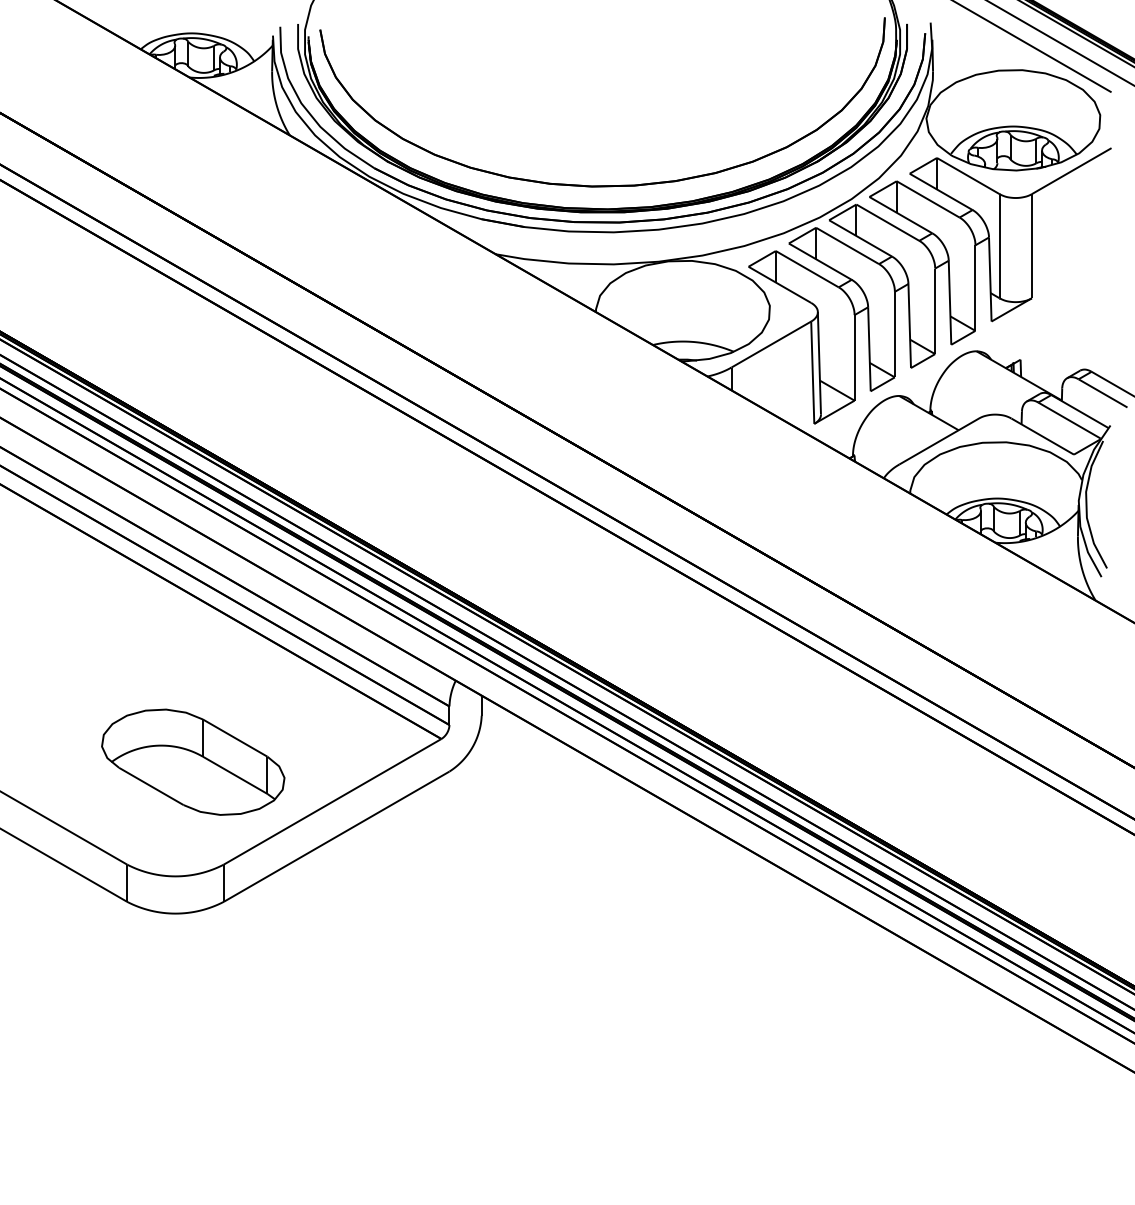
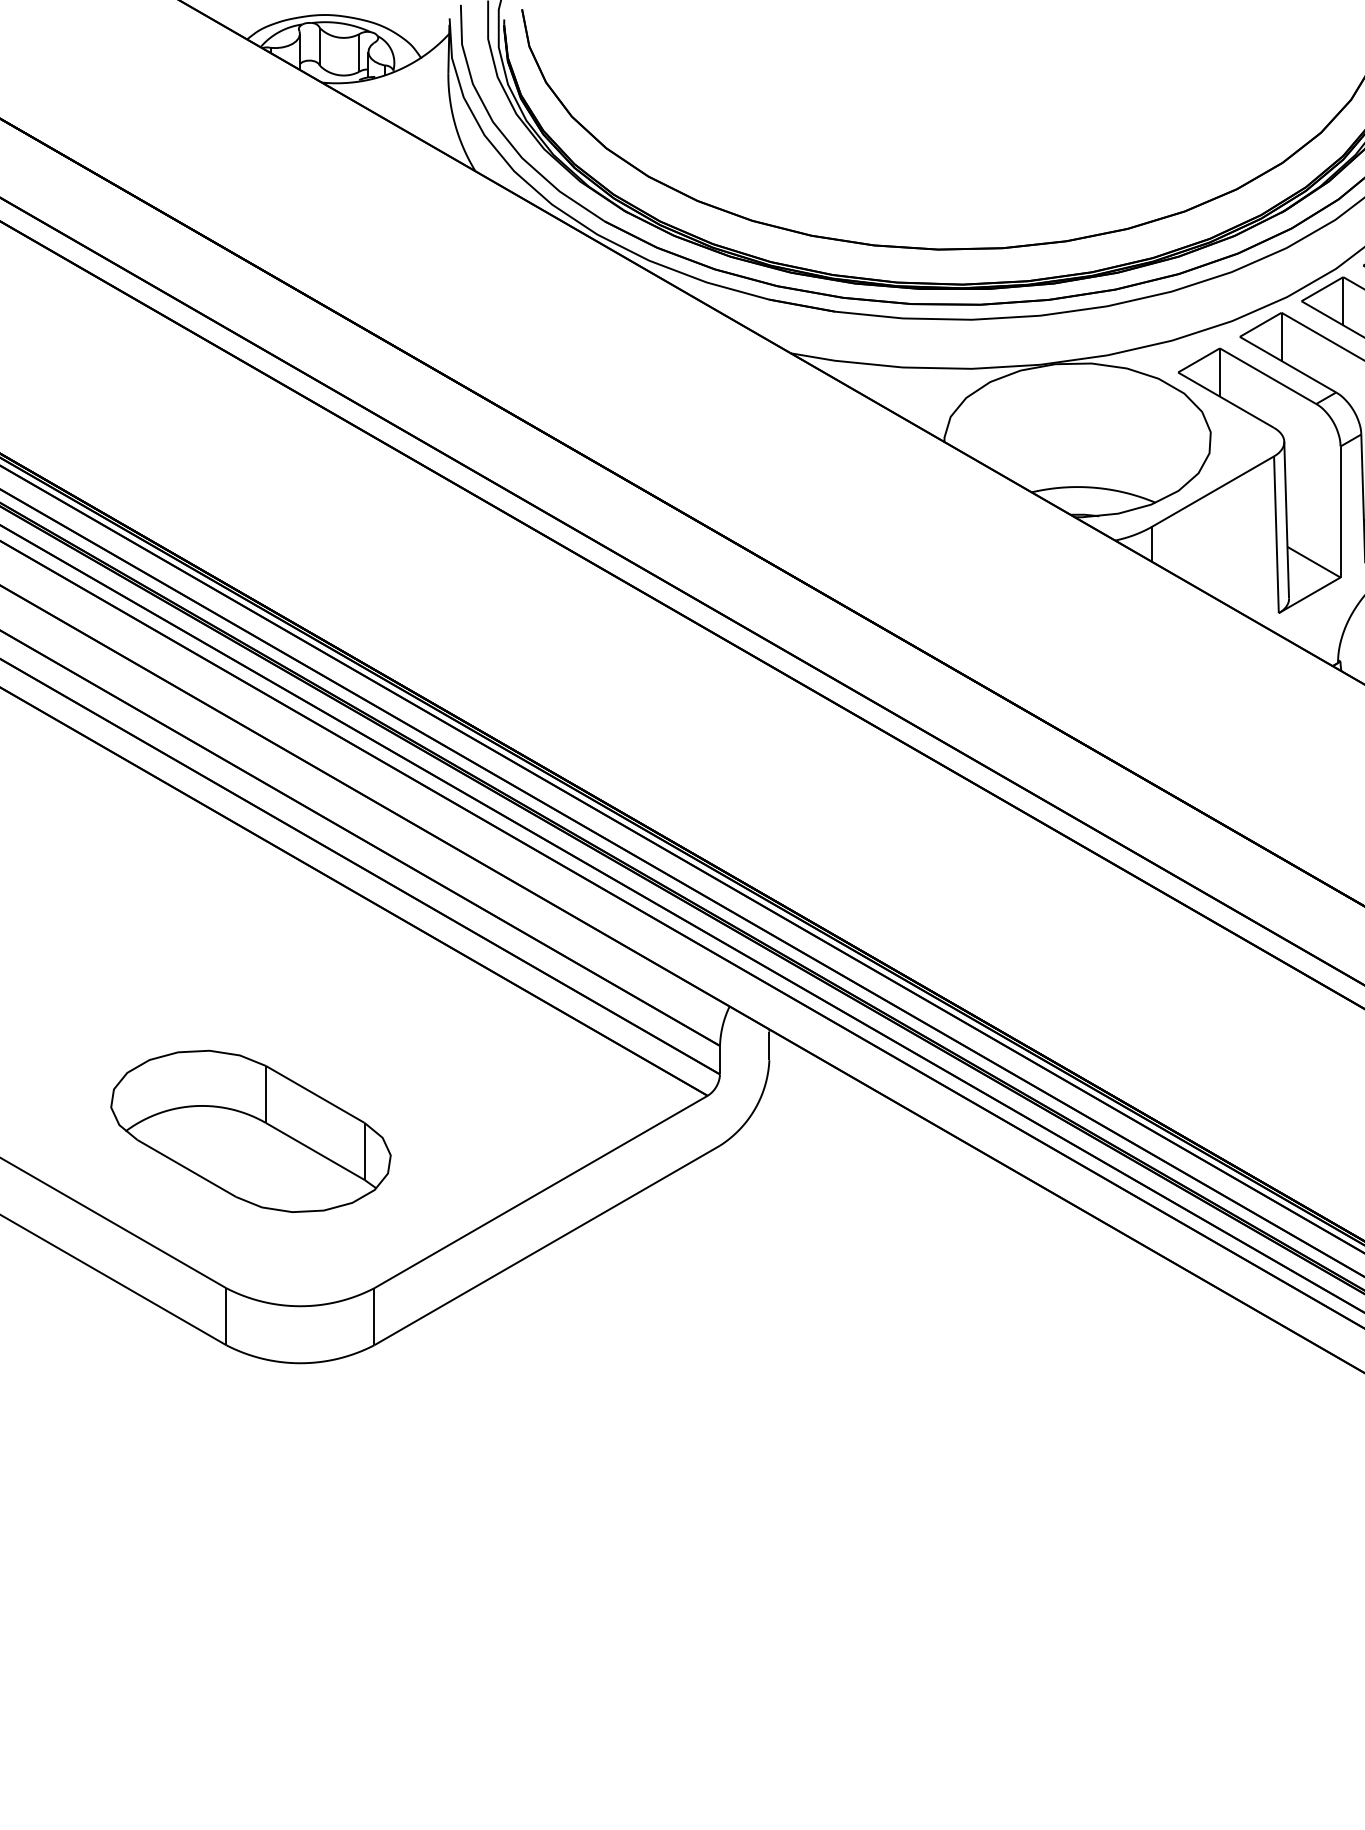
part: (193, 761) -> (251, 1130), moved

